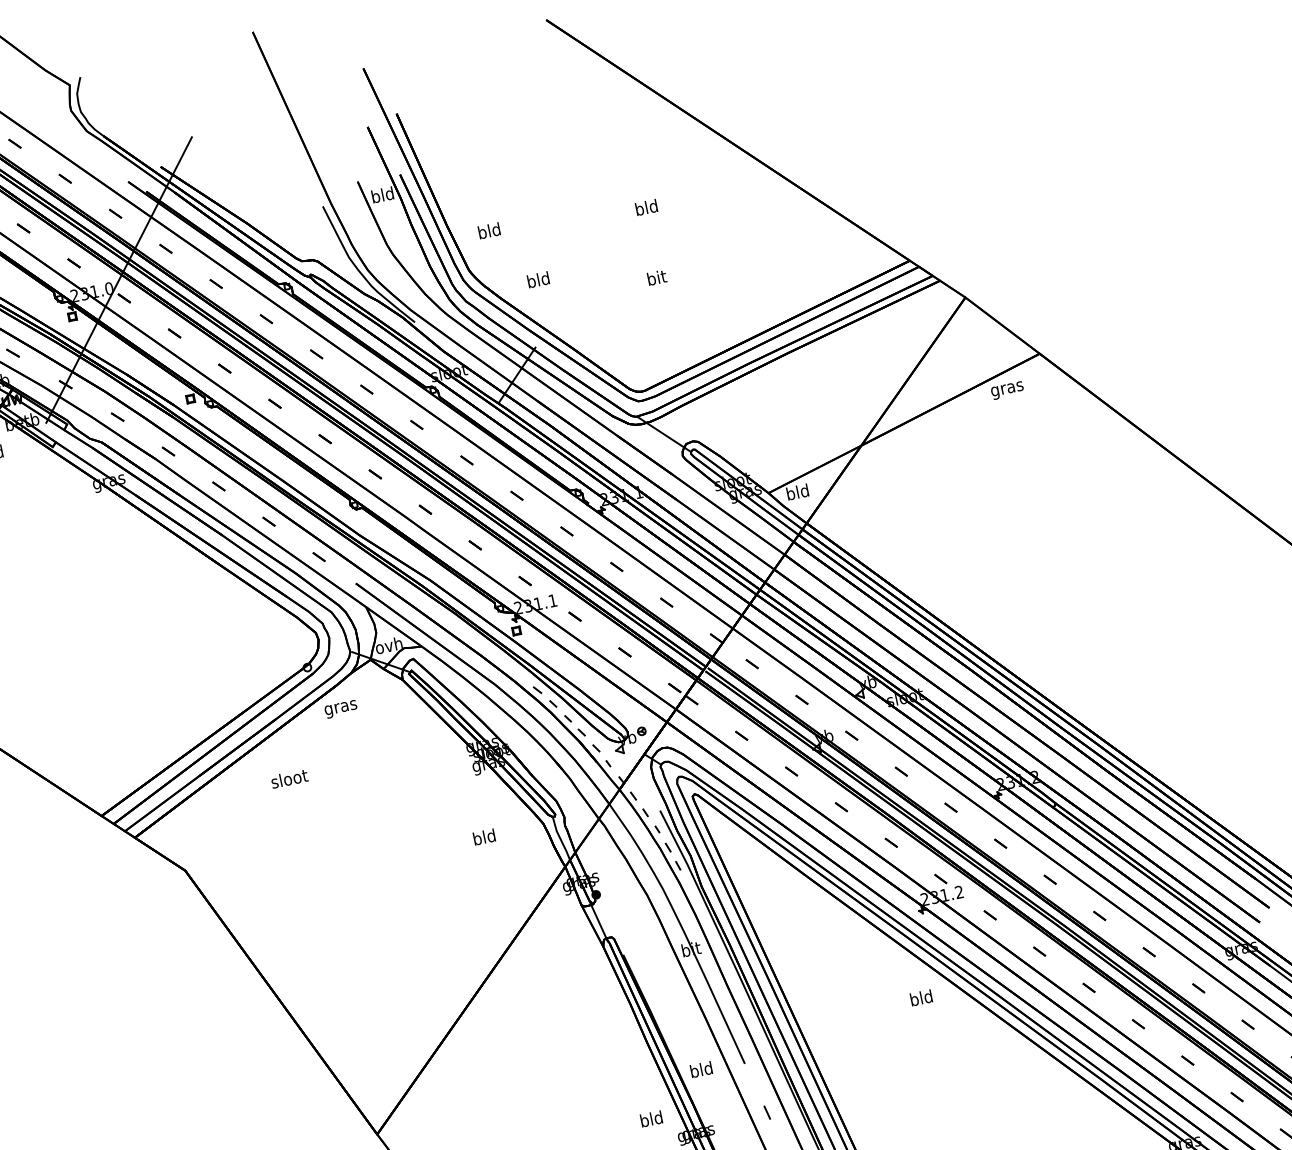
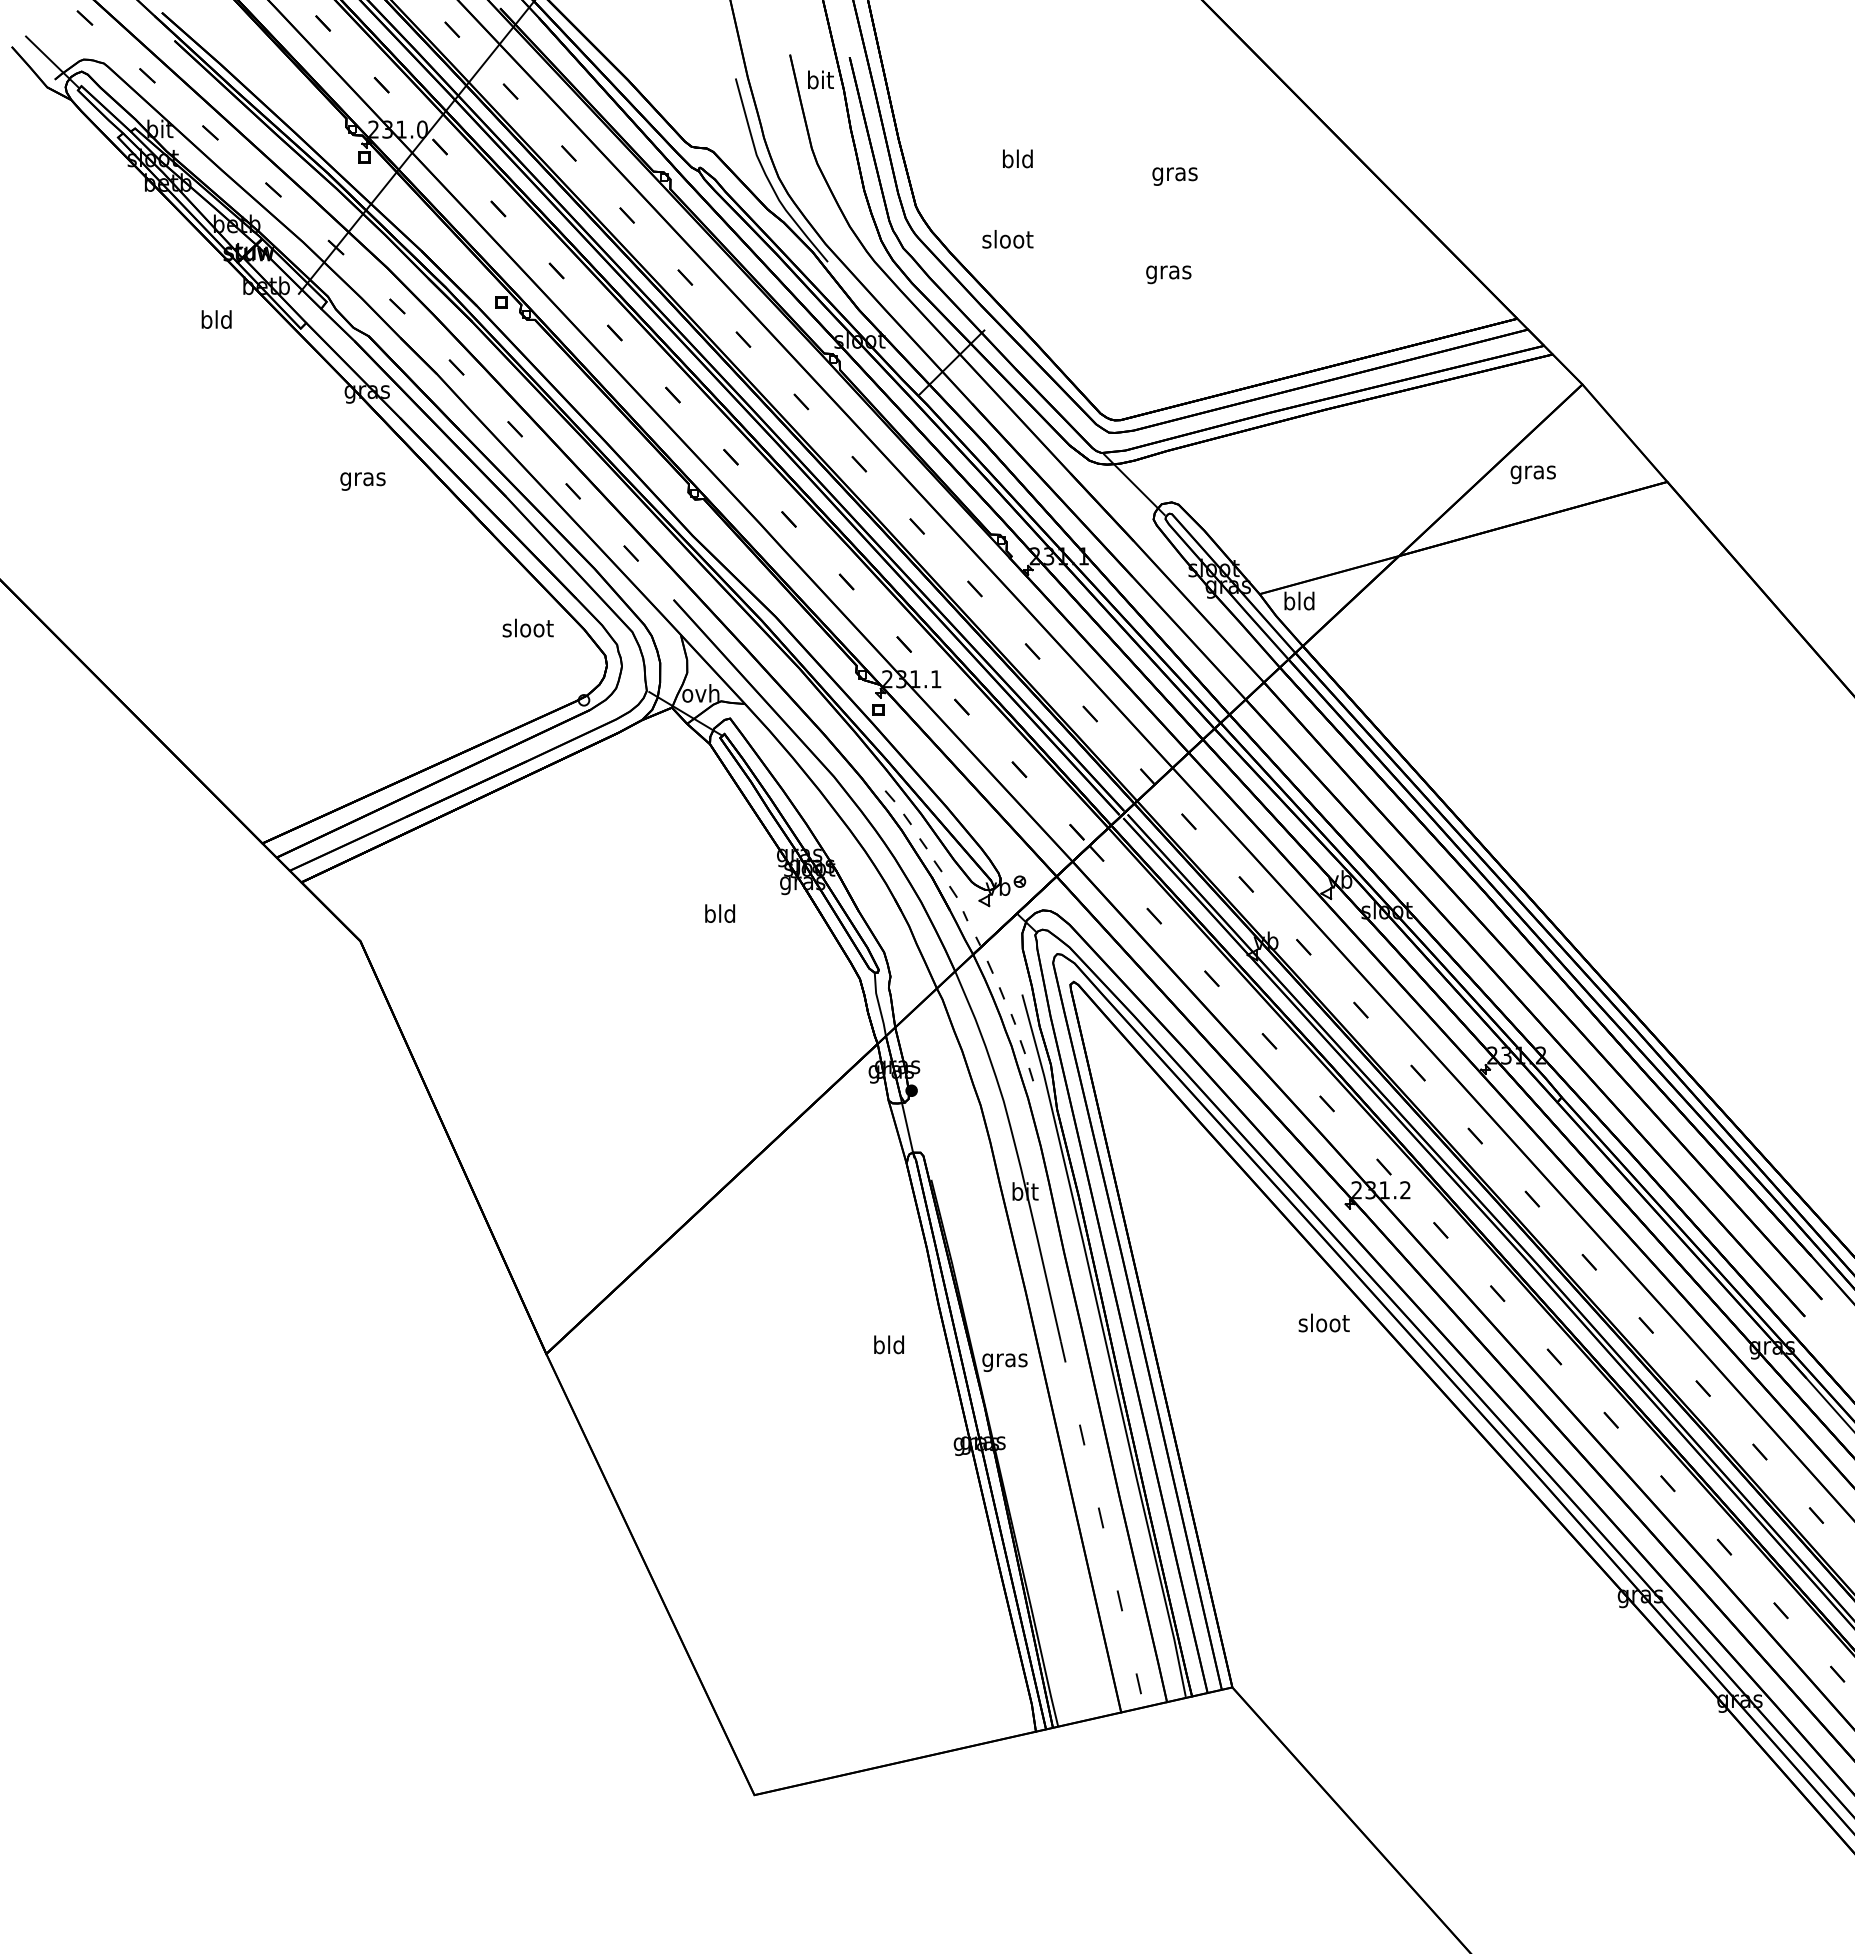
text: (382, 194) -> (820, 79), bld -> bit
text: (646, 208) -> (1174, 173), bld -> gras
text: (489, 230) -> (1017, 158), moved
text: (538, 279) -> (1007, 239), bld -> sloot
text: (656, 279) -> (1168, 272), bit -> gras
text: (1007, 390) -> (1532, 474), moved
text: (340, 709) -> (362, 481), moved
text: (288, 778) -> (527, 627), moved
text: (483, 837) -> (719, 913), moved
text: (921, 997) -> (1323, 1322), bld -> sloot
text: (701, 1071) -> (1004, 1360), bld -> gras
text: (651, 1118) -> (888, 1344), moved

